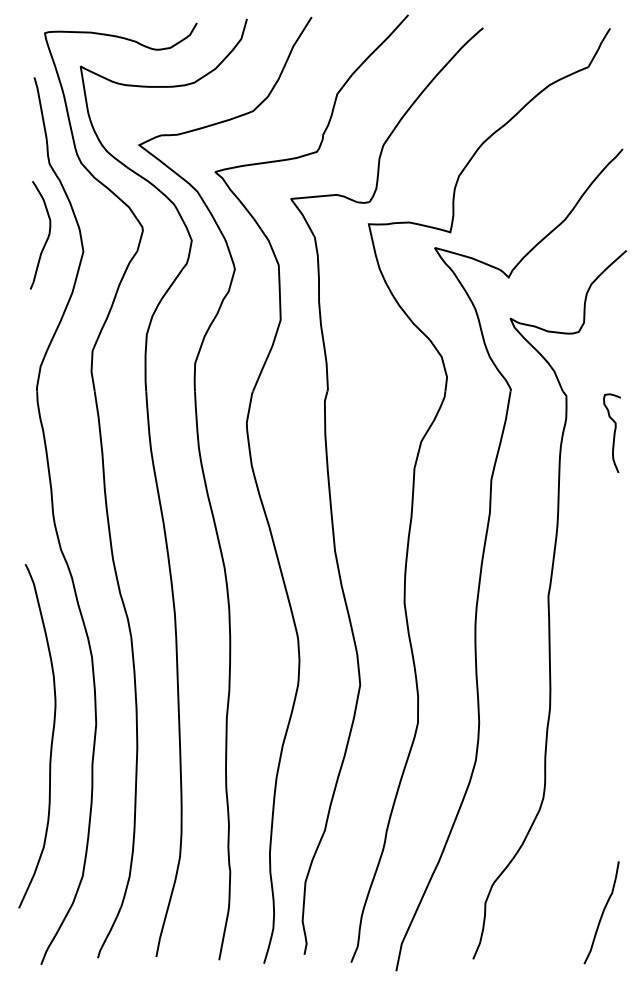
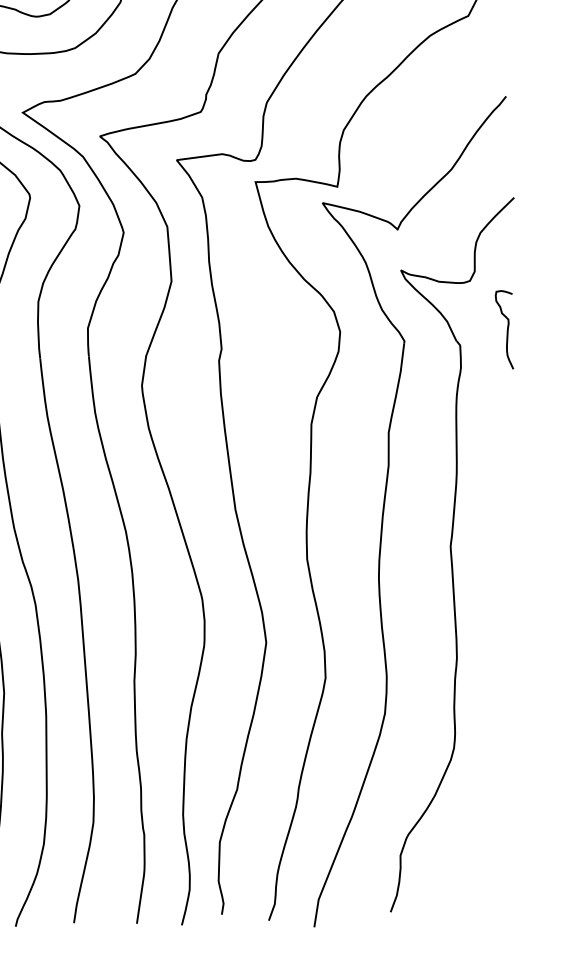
curve: (613, 432) -> (506, 329), moved
curve: (602, 912) -> (517, 860), removed

